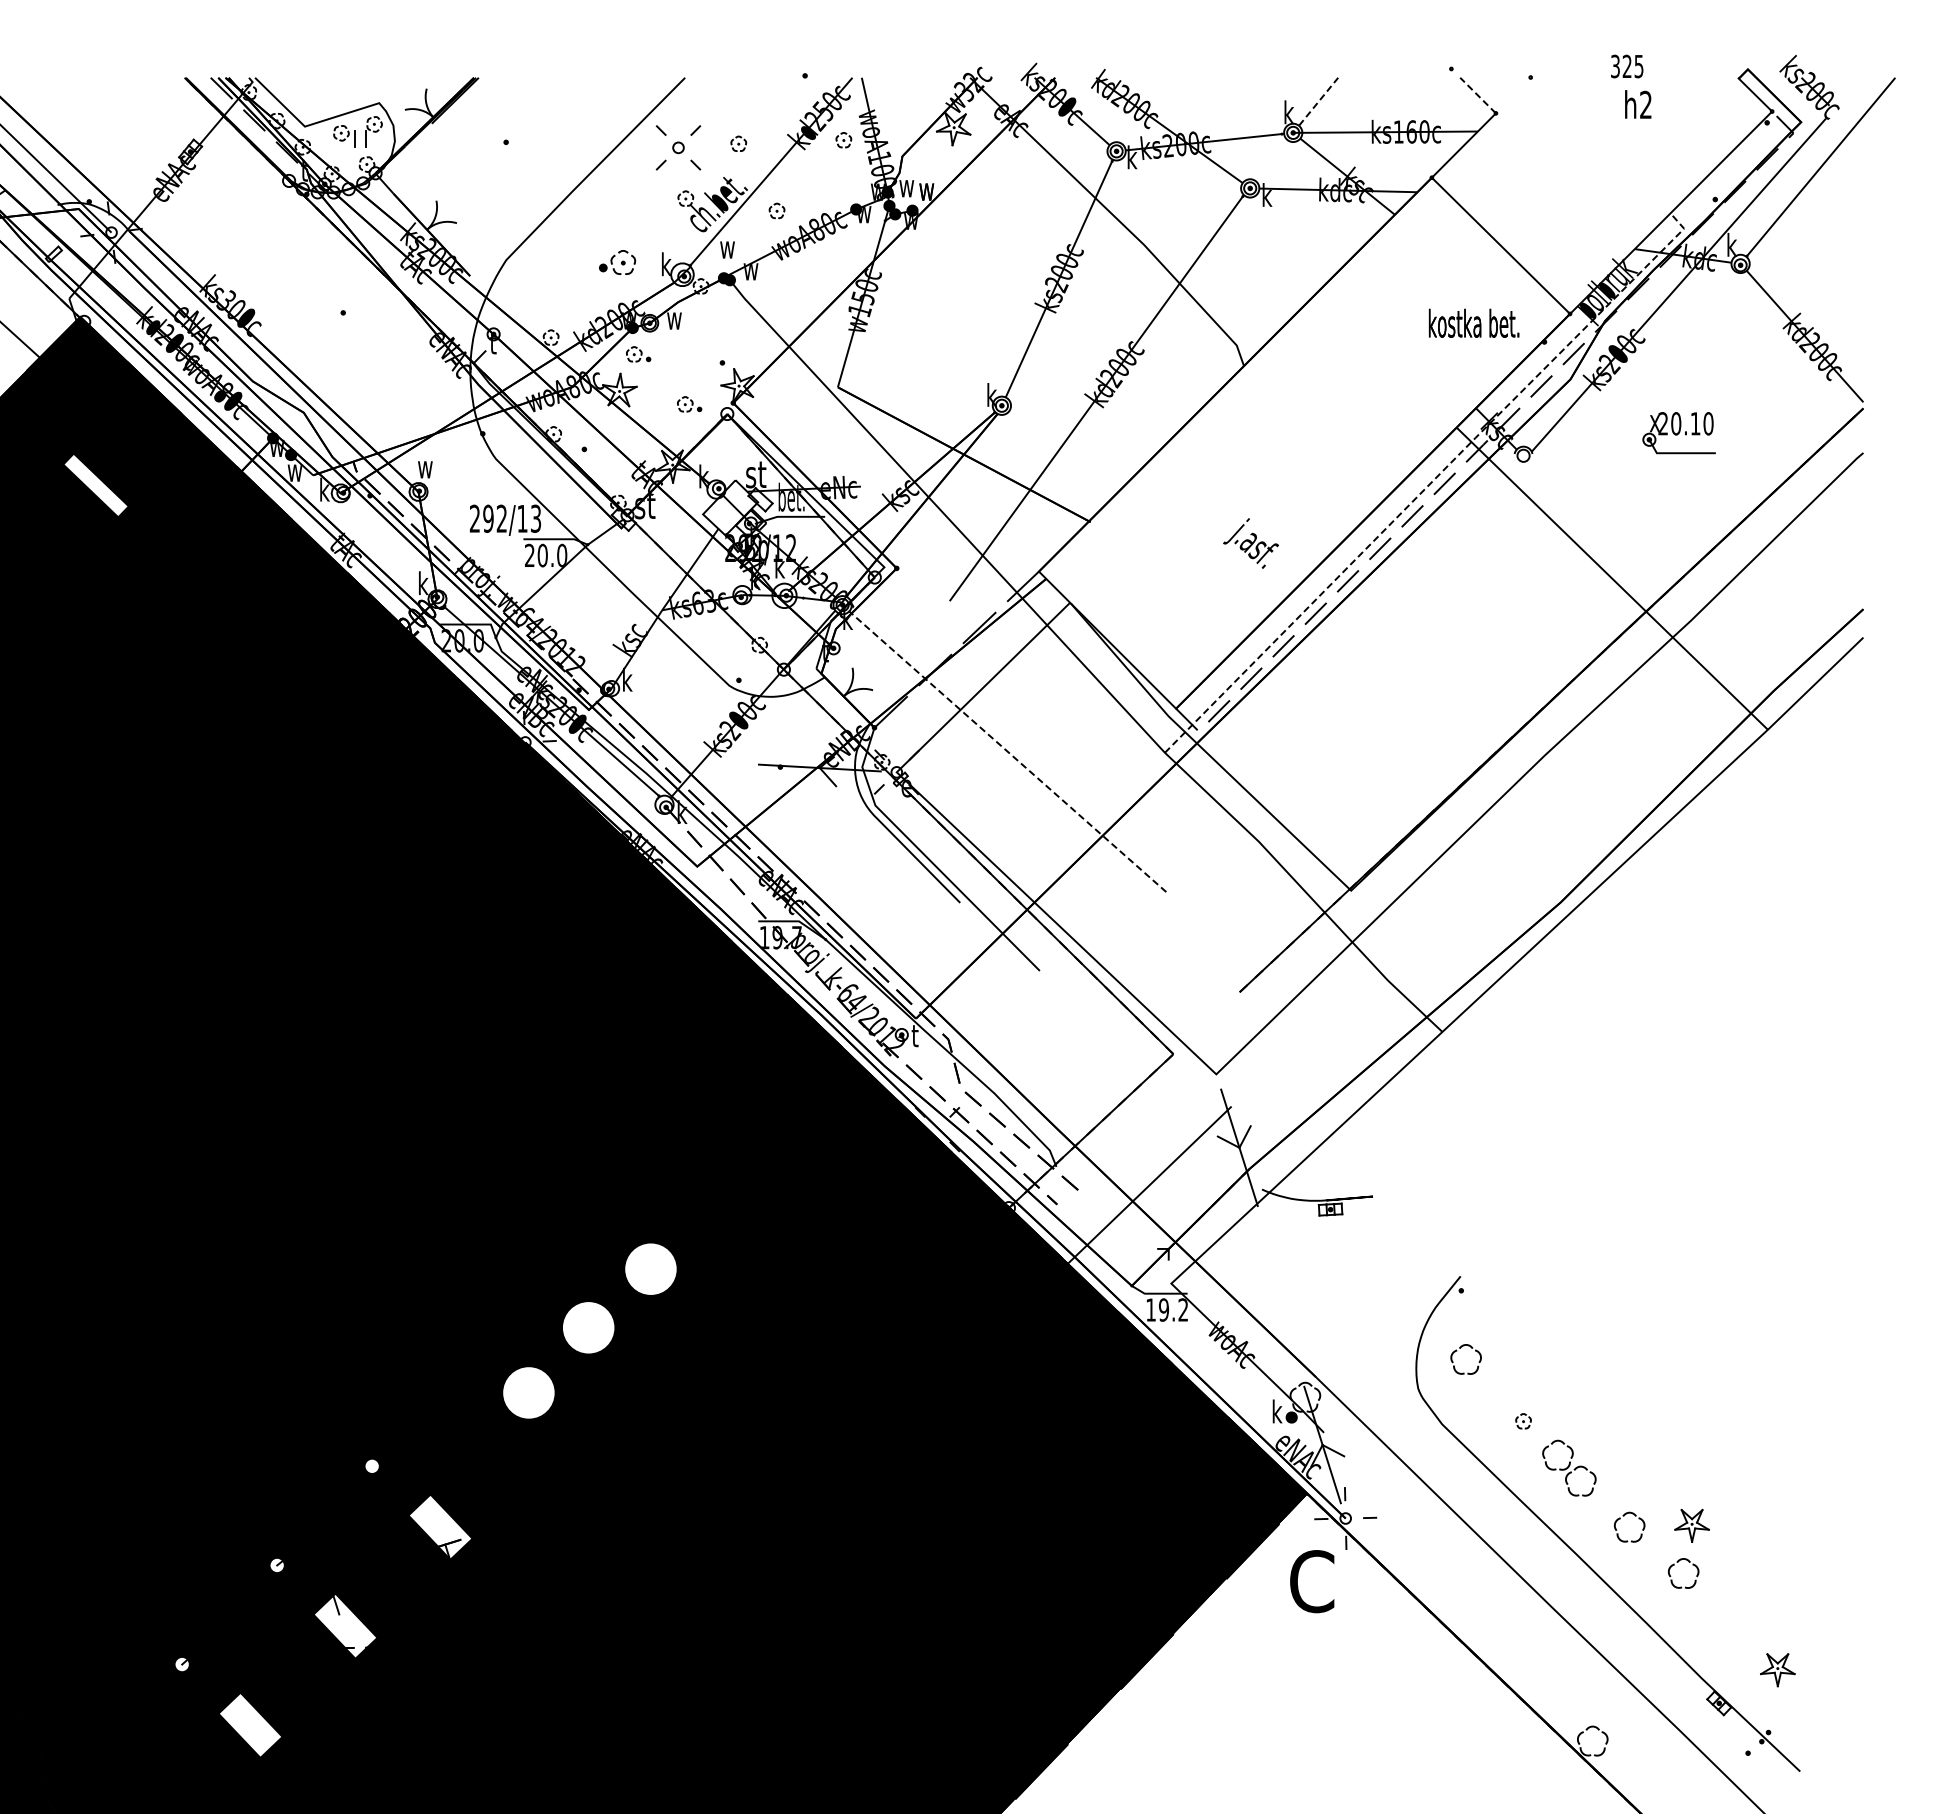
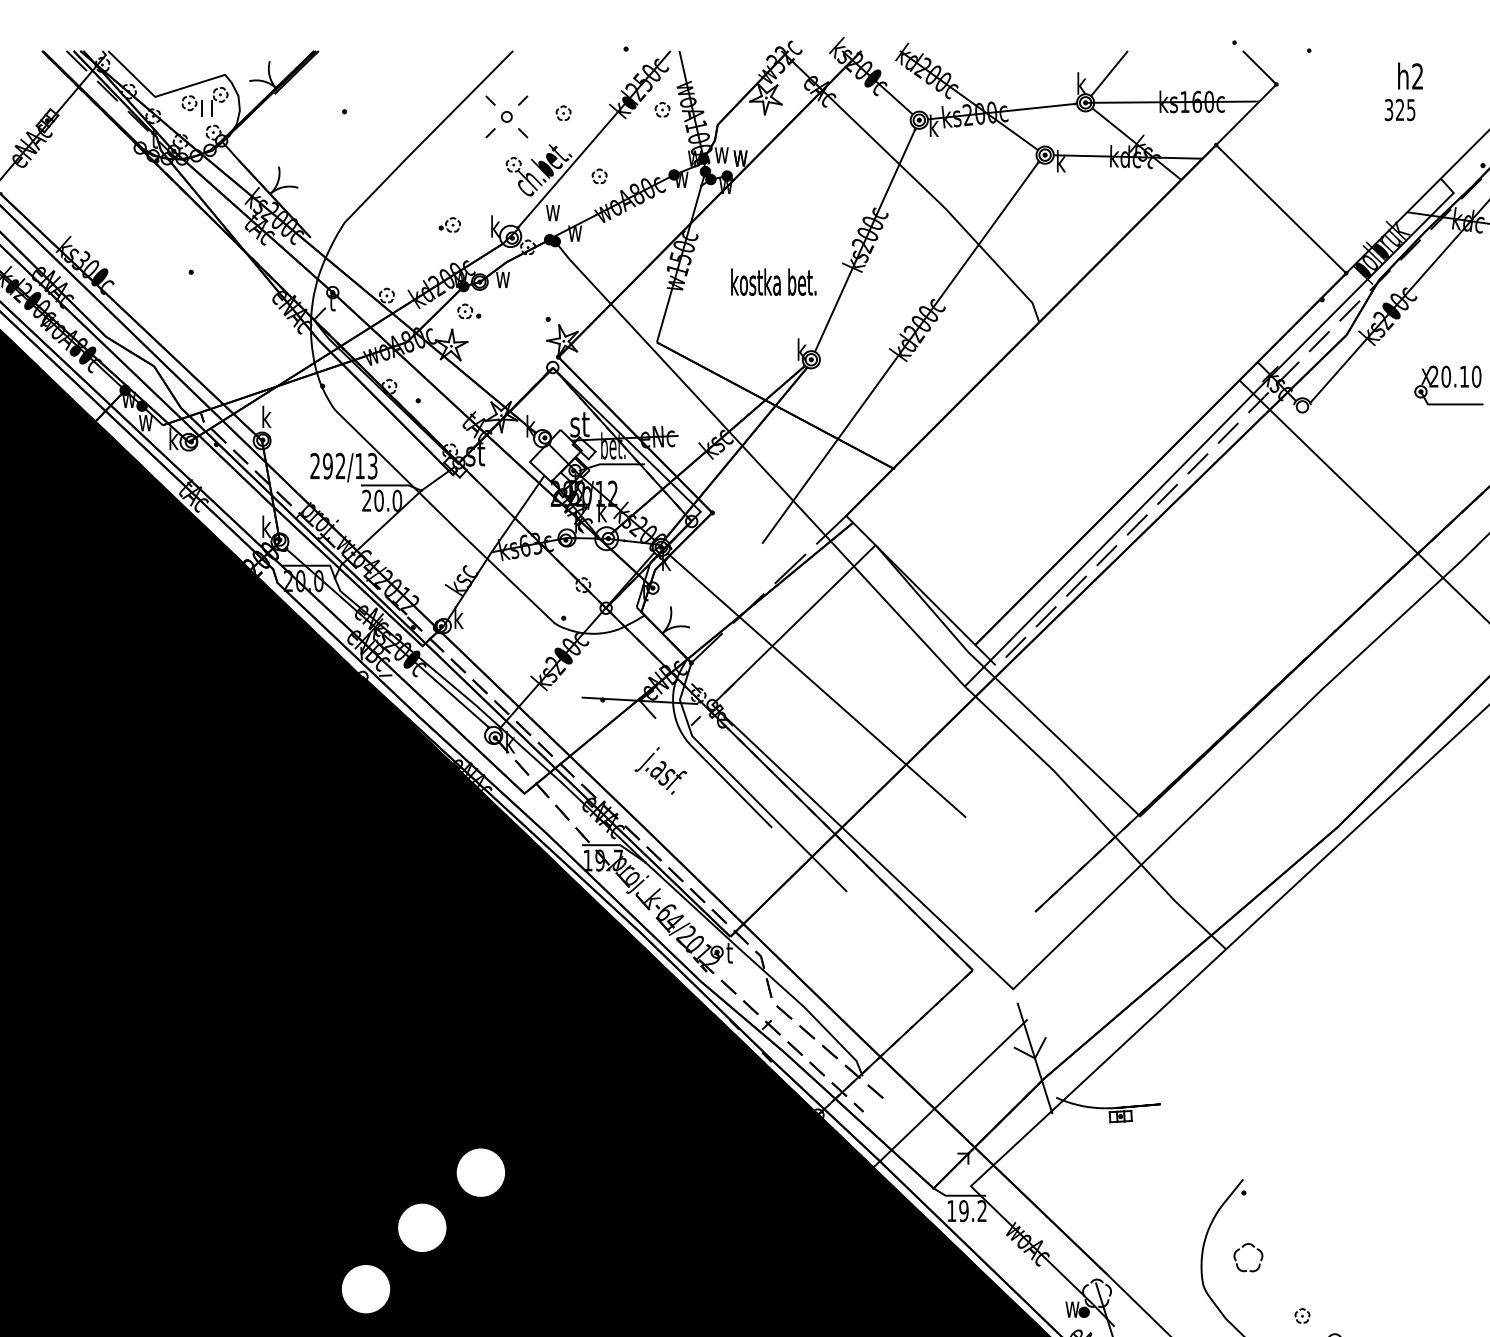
text: (1627, 66) -> (1400, 110), moved
line: (1477, 95) -> (1259, 67), dashed -> solid
line: (1318, 101) -> (1109, 73), dashed -> solid
part: (617, 262) -> (449, 224), size x0.62
text: (1473, 322) -> (773, 281), moved
part: (689, 404) -> (517, 358), removed
text: (425, 466) -> (268, 416), w -> k
line: (1432, 482) -> (1216, 432), dashed -> solid
text: (1251, 543) -> (661, 770), moved
line: (1007, 751) -> (816, 685), dashed -> solid
text: (1279, 1411) -> (1072, 1306), k -> w

